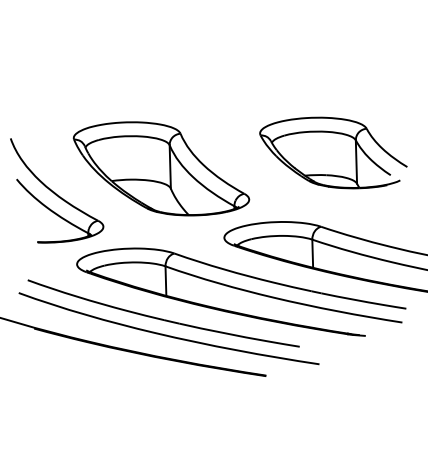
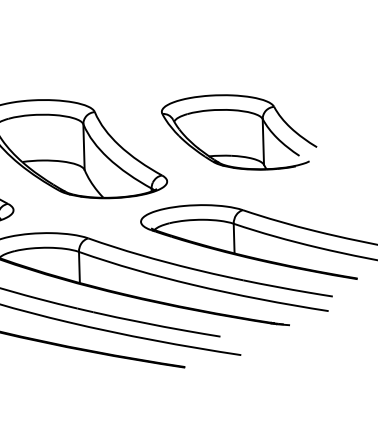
part: (333, 152) -> (239, 131), moved

